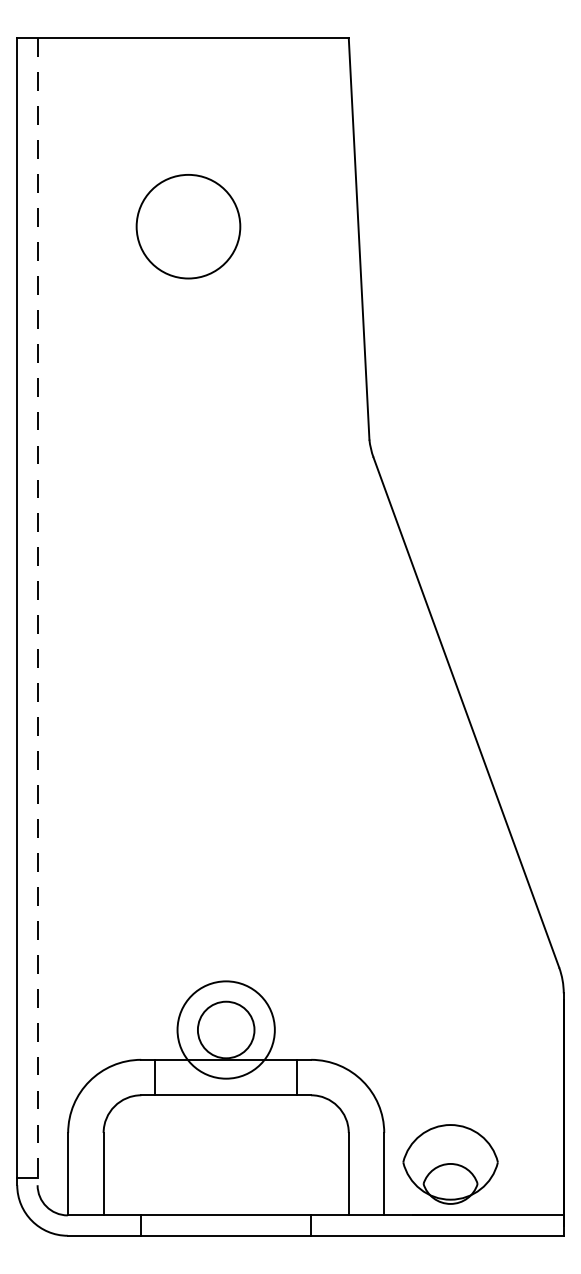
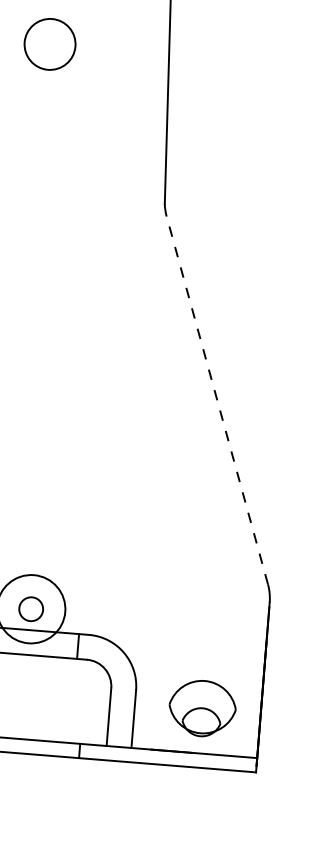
circle: (188, 226) -> (50, 44), size x0.7
line: (466, 712) -> (217, 400), solid -> dashed
circle: (225, 1029) -> (30, 608), size x0.6
part: (450, 1164) -> (202, 708), moved

